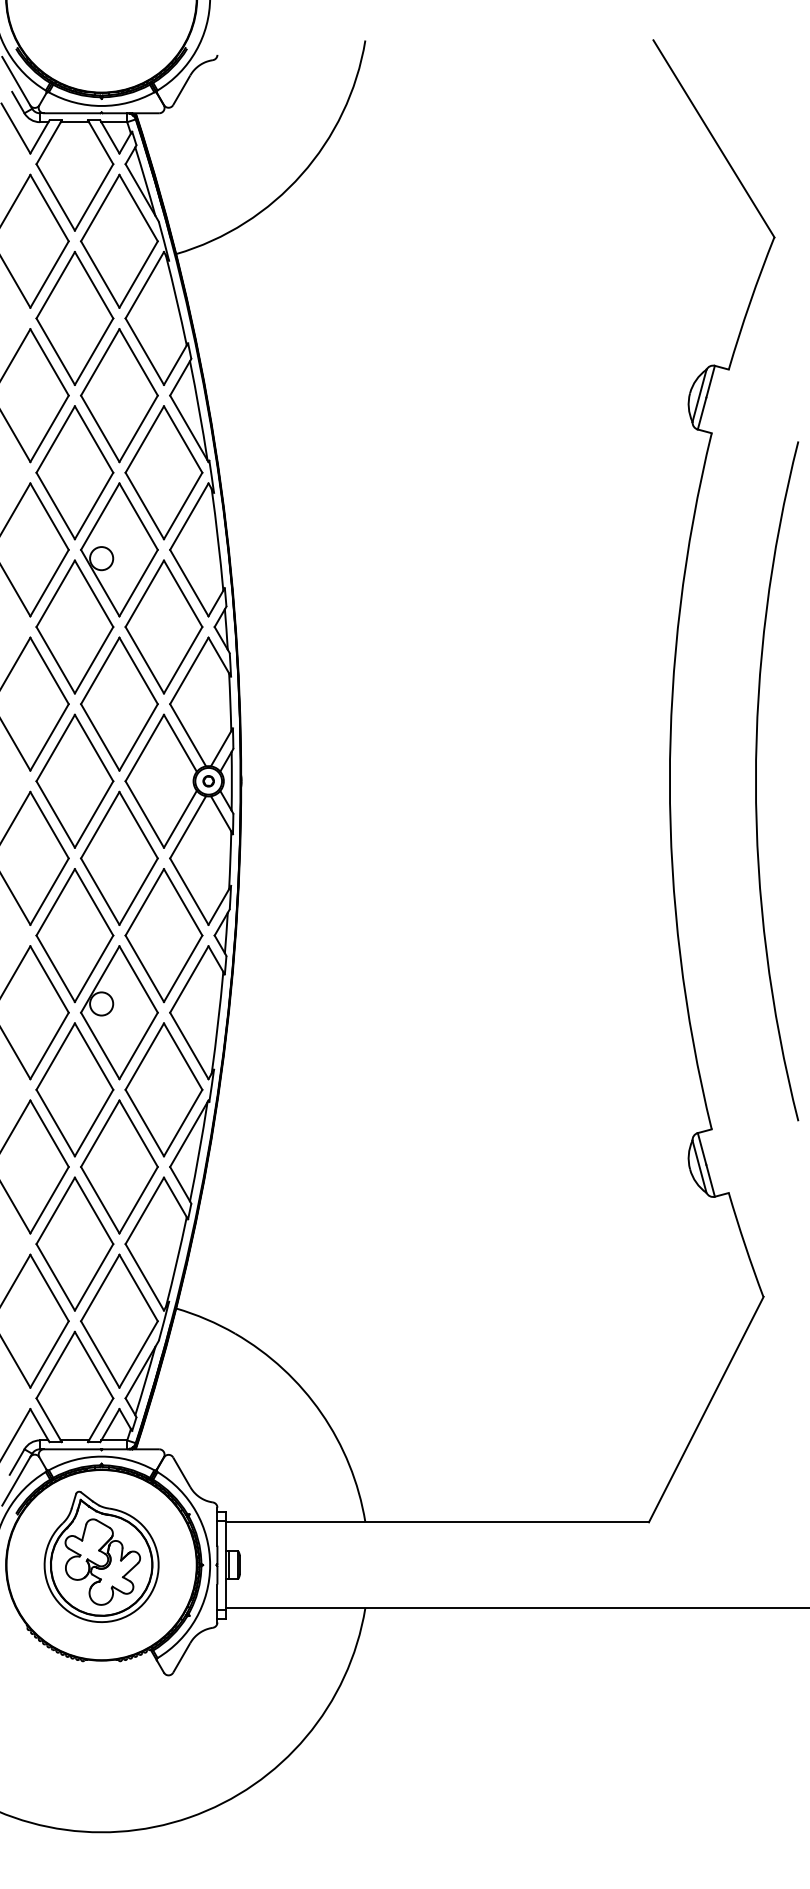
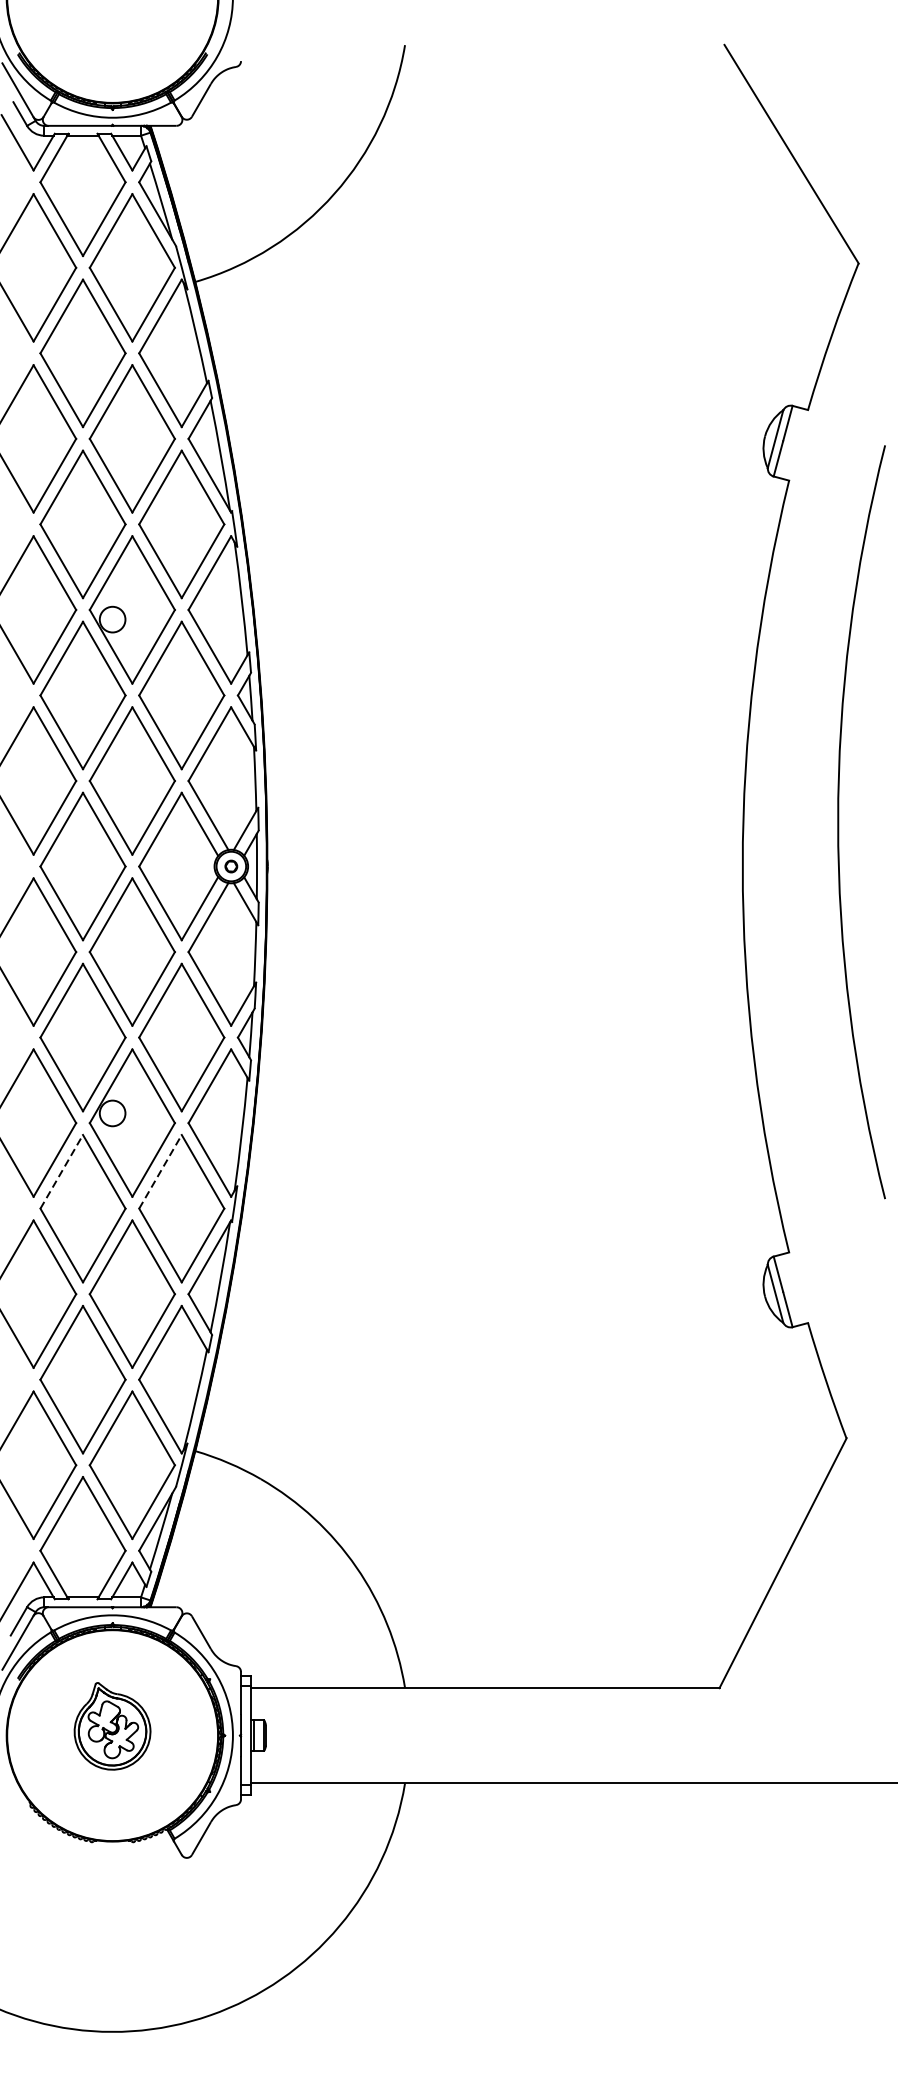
arc: (756, 781) -> (838, 822), moved
line: (55, 1056) -> (61, 1171), solid -> dashed
line: (145, 1056) -> (161, 1171), solid -> dashed
part: (101, 1556) -> (112, 1726), size x0.6

